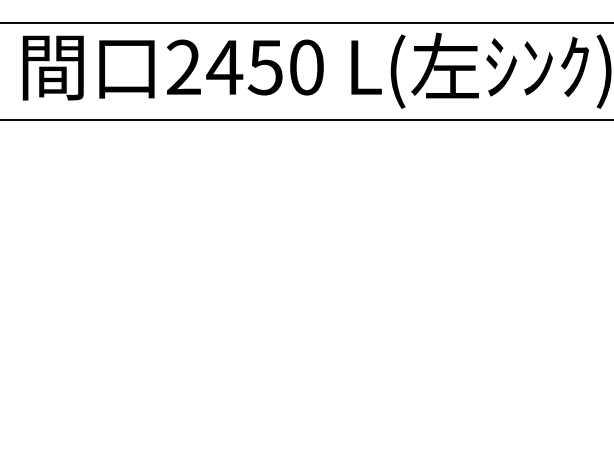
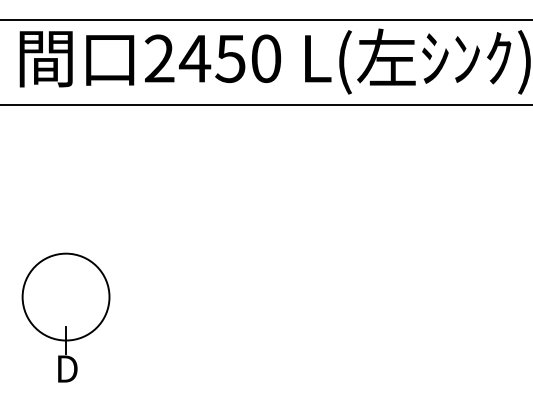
part: (75, 365) -> (65, 317), added

